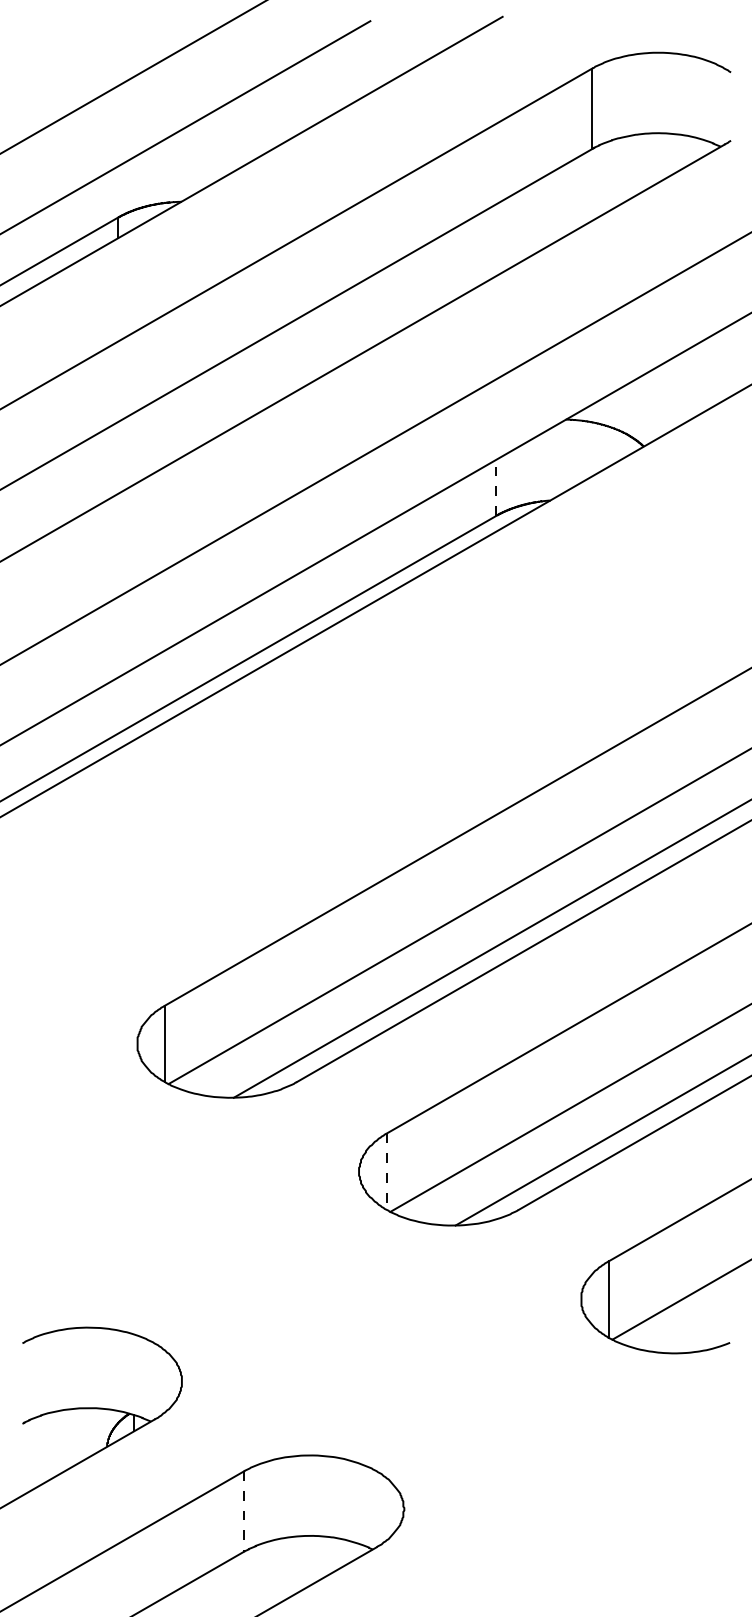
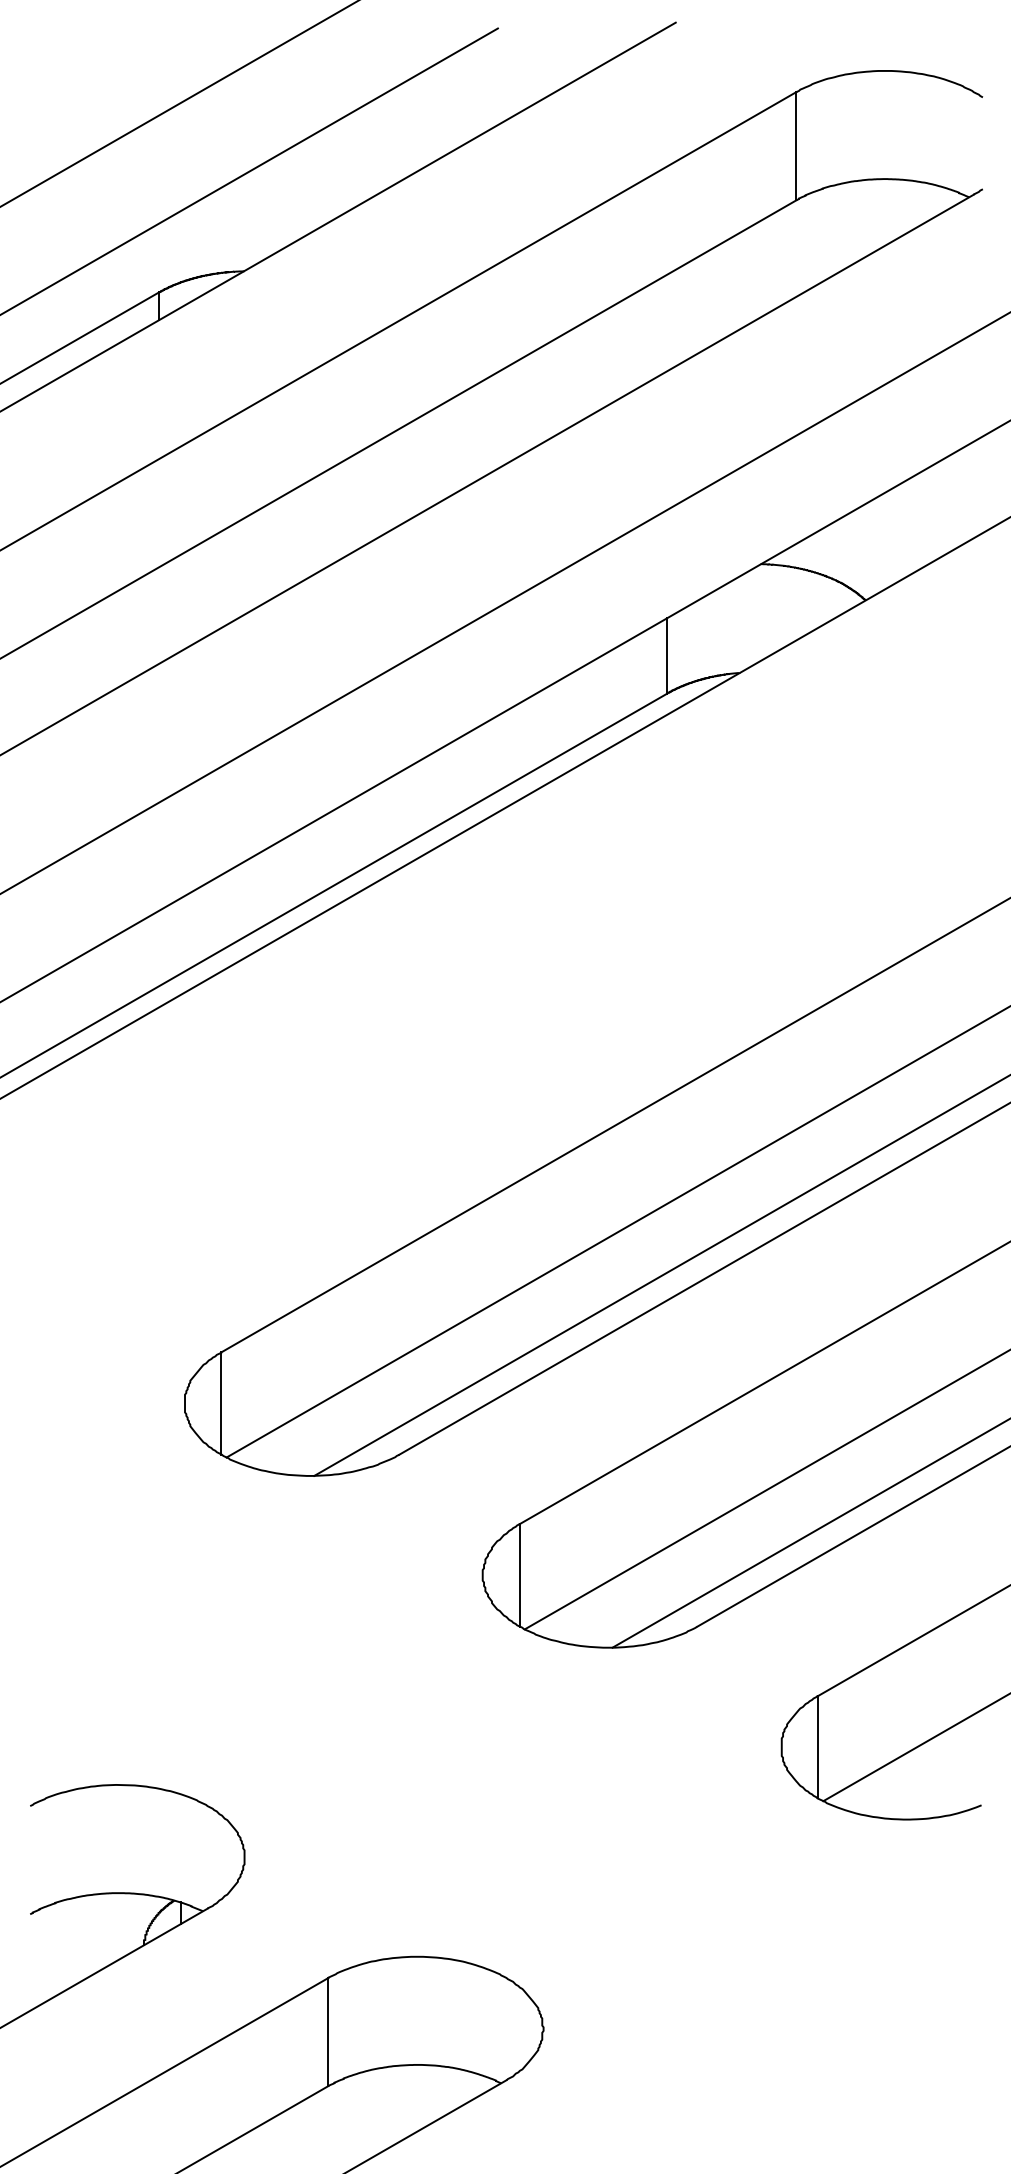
line: (496, 487) -> (667, 655), dashed -> solid
line: (386, 1171) -> (519, 1575), dashed -> solid
line: (244, 1511) -> (328, 2032), dashed -> solid

